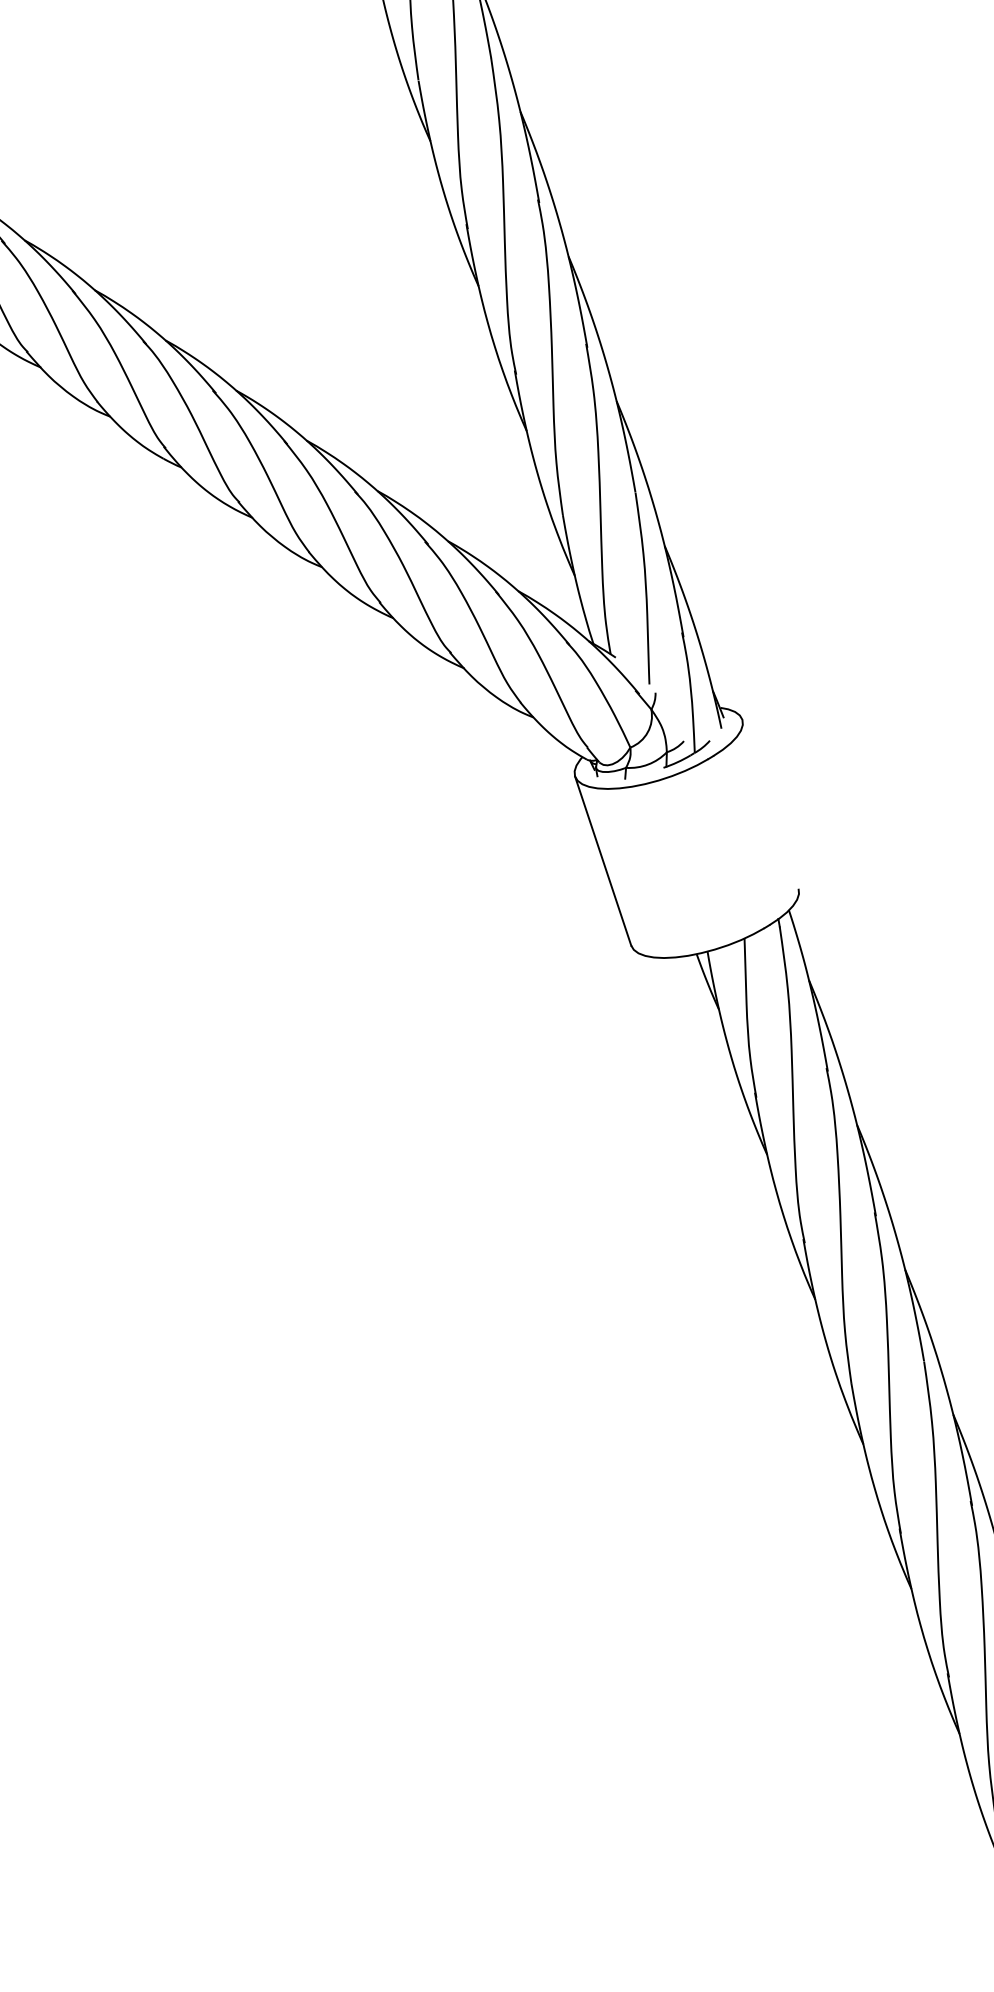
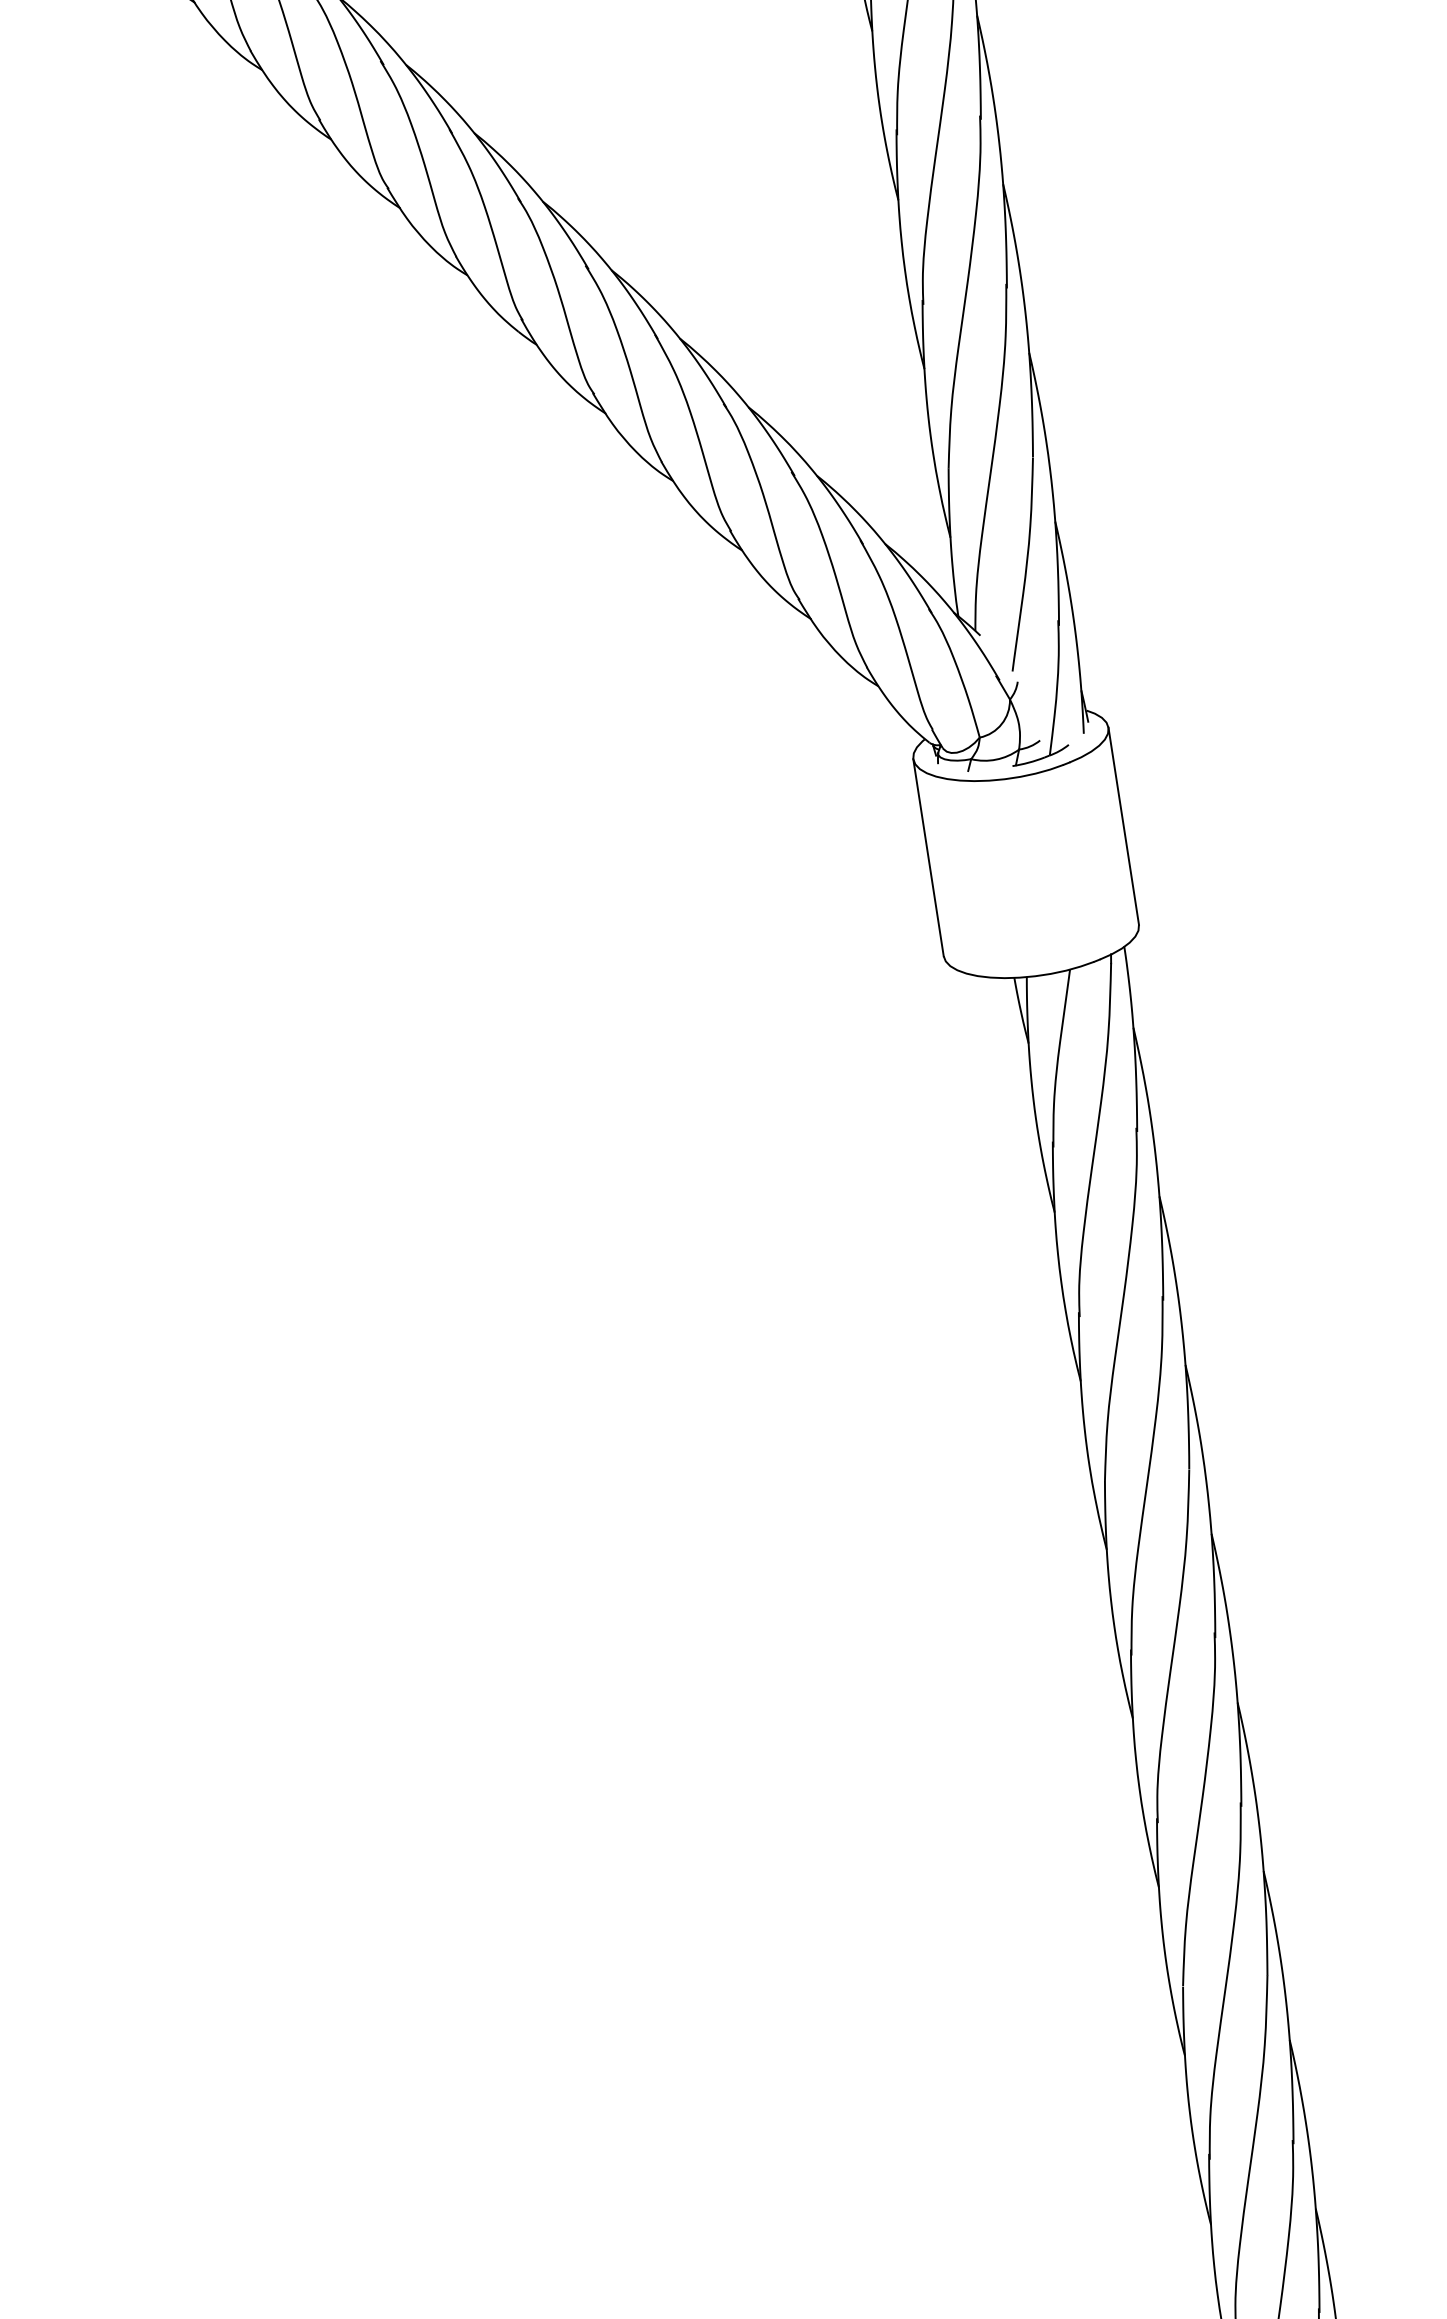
line: (770, 803) -> (1123, 825), added

